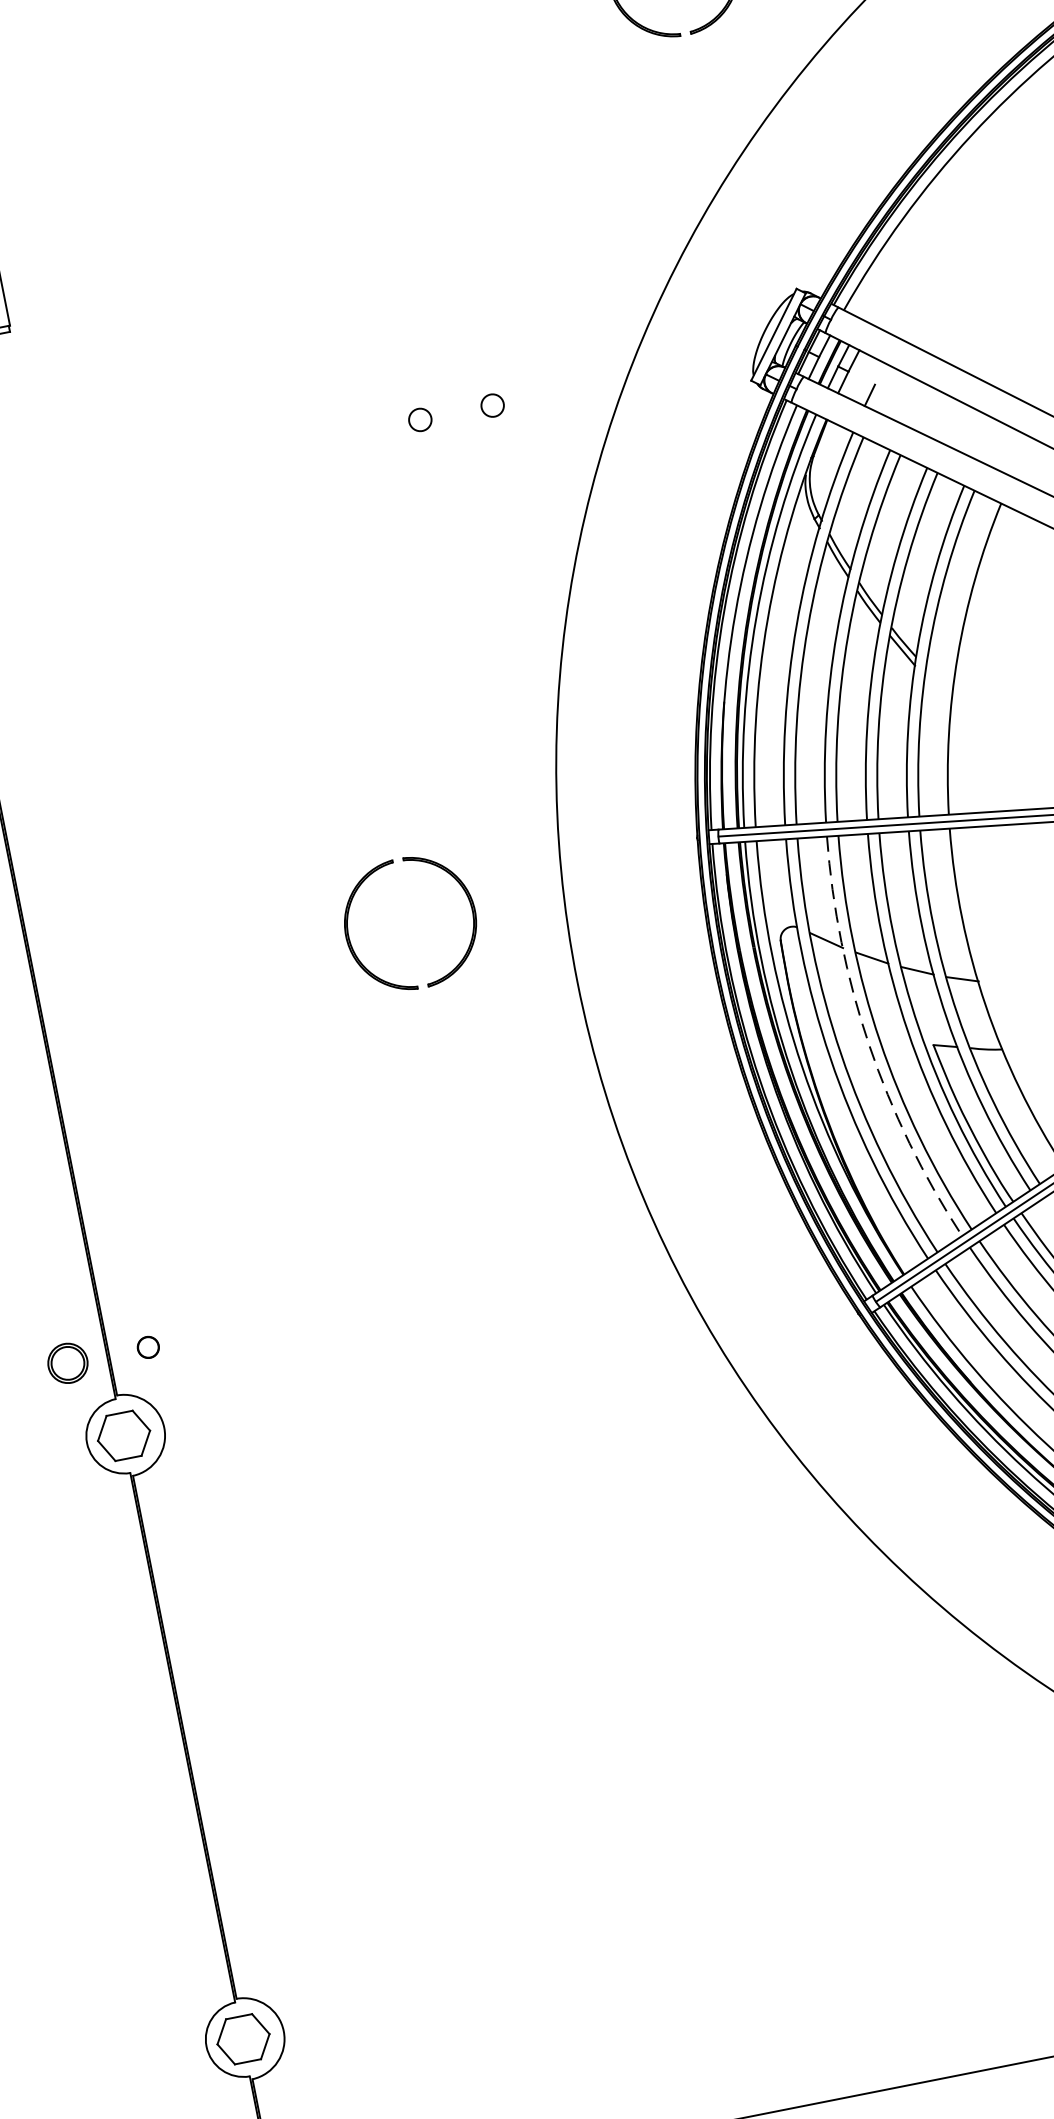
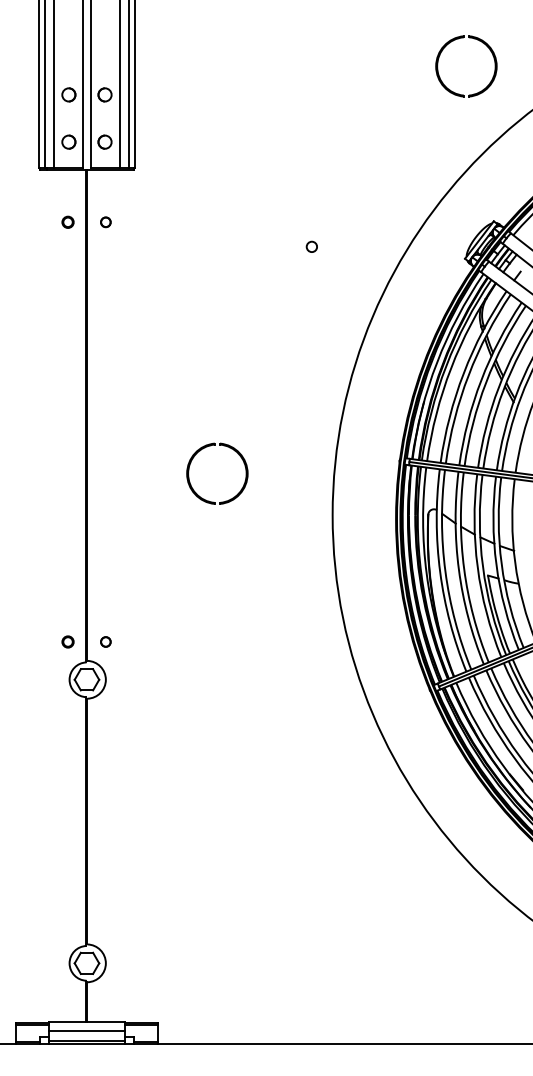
circle: (491, 404) -> (345, 246), removed
part: (412, 862) -> (223, 446), moved
arc: (868, 1044) -> (458, 569), dashed -> solid
circle: (66, 1362) -> (67, 641), size x0.62

